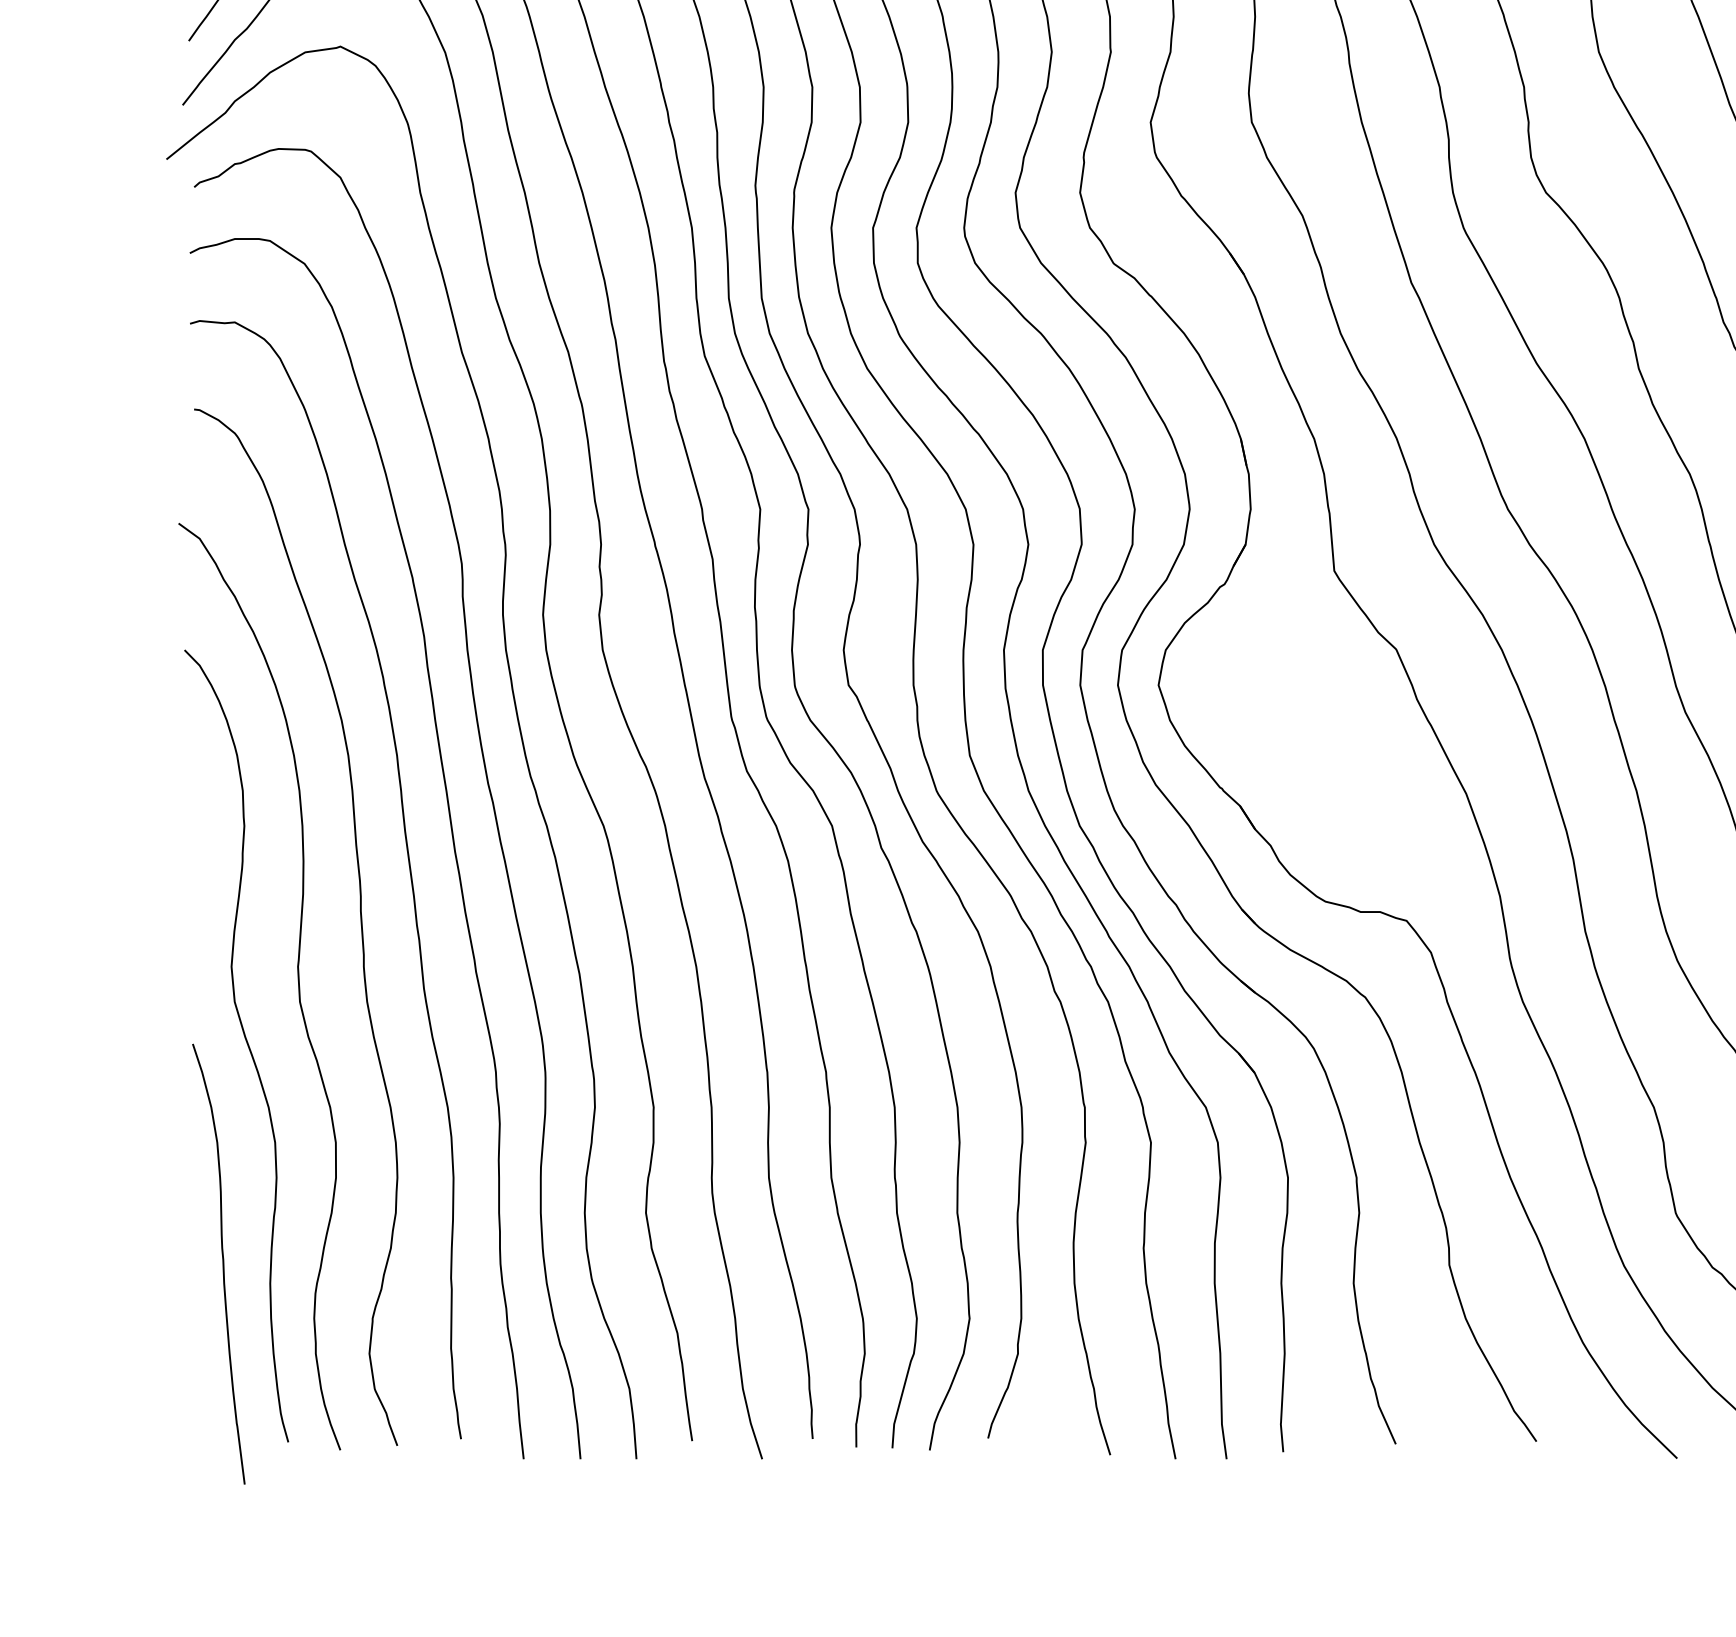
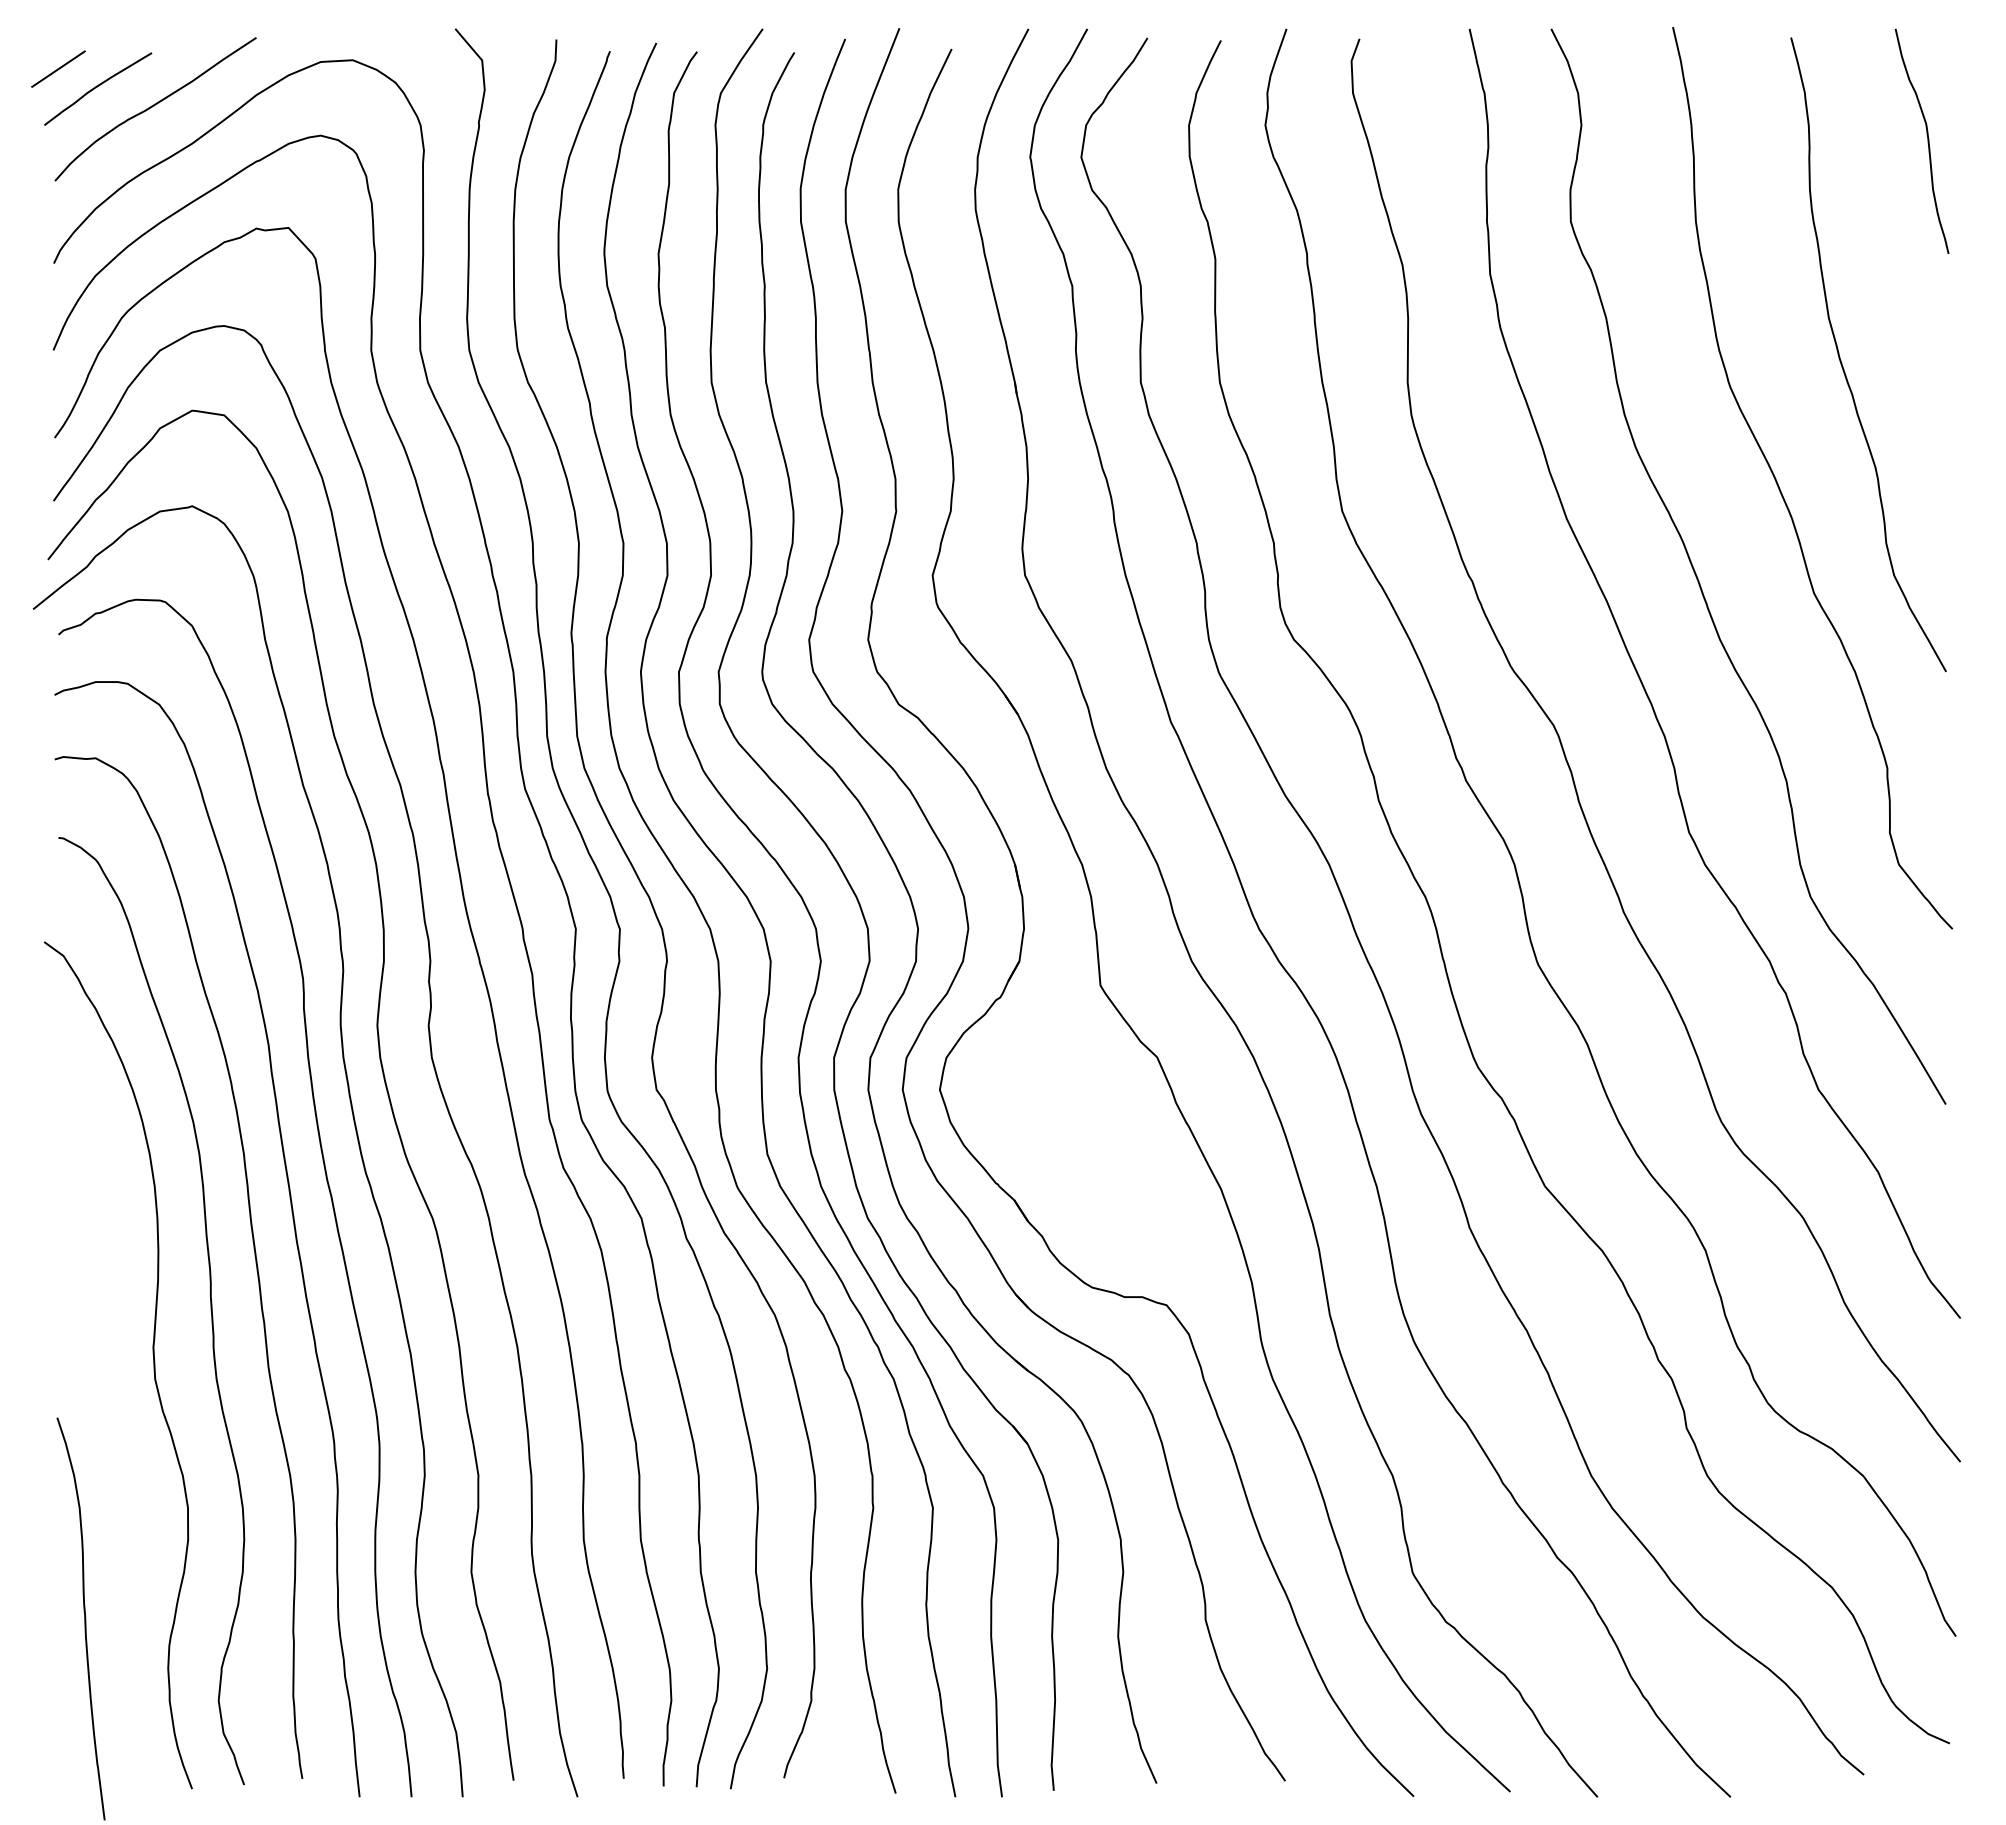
curve: (245, 1041) -> (105, 1415), removed

